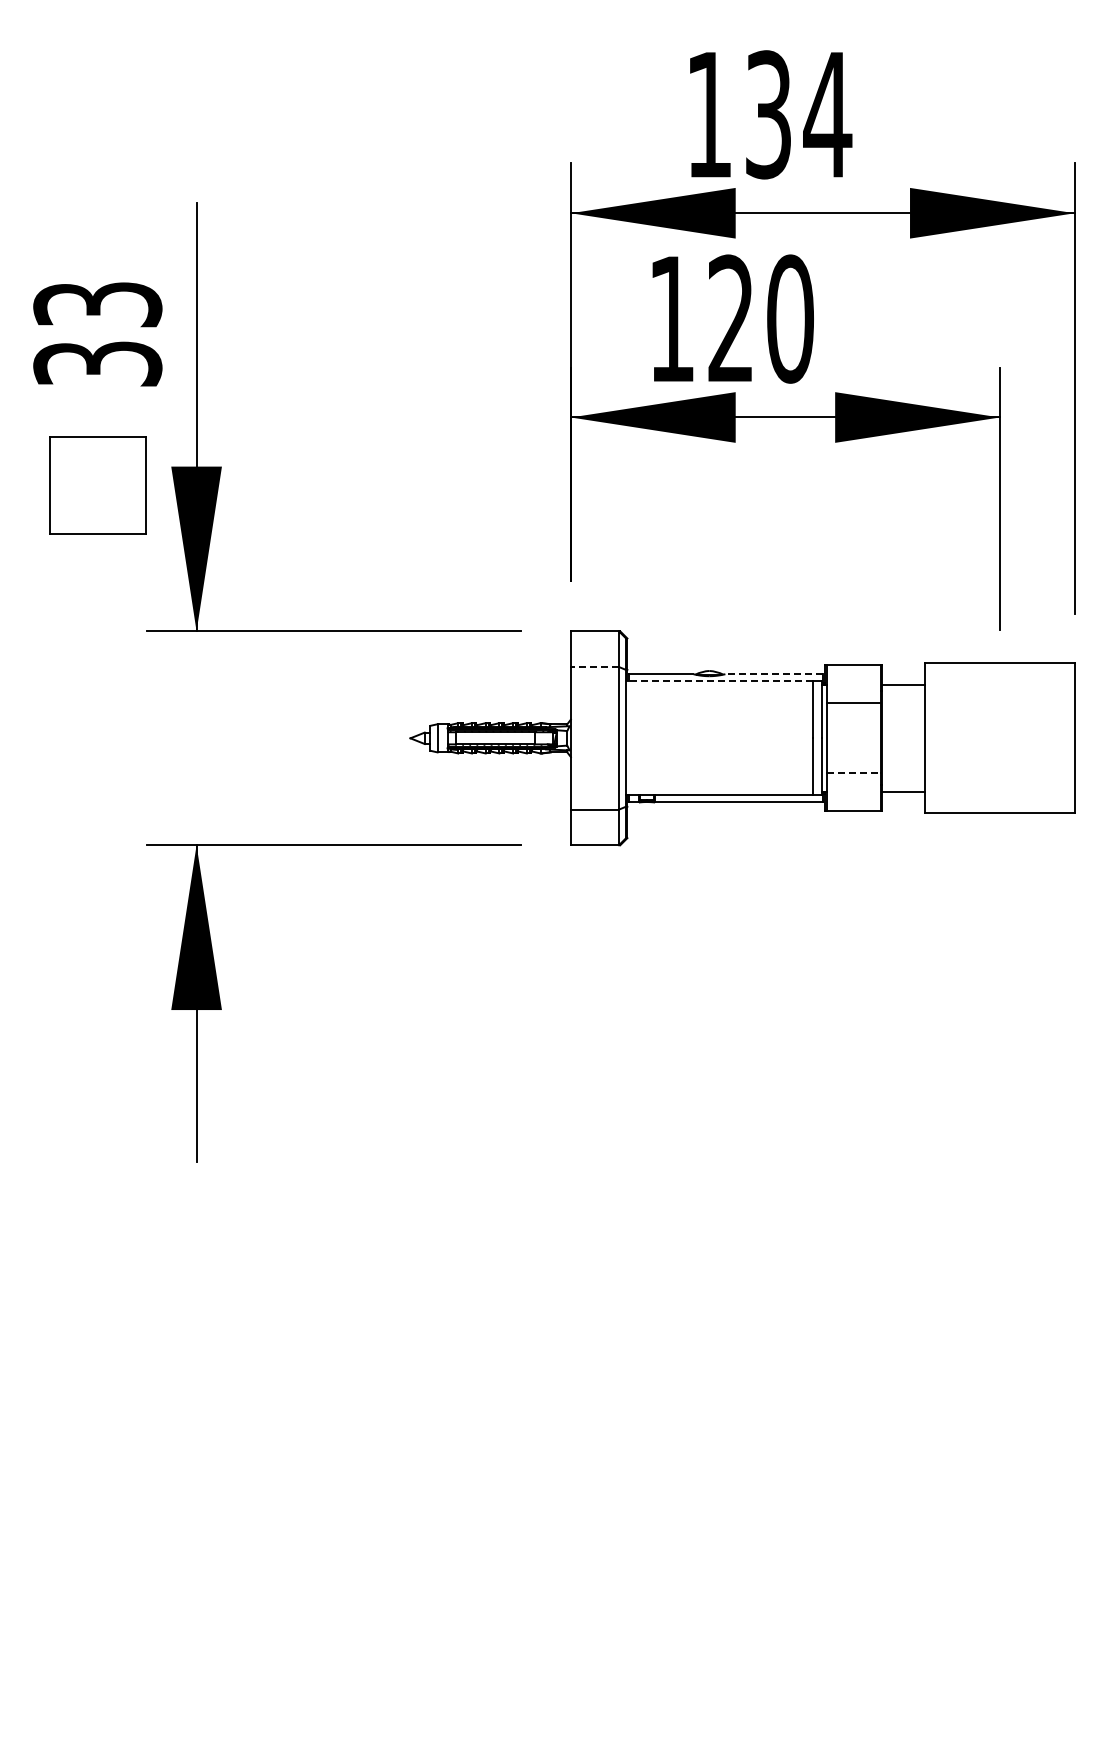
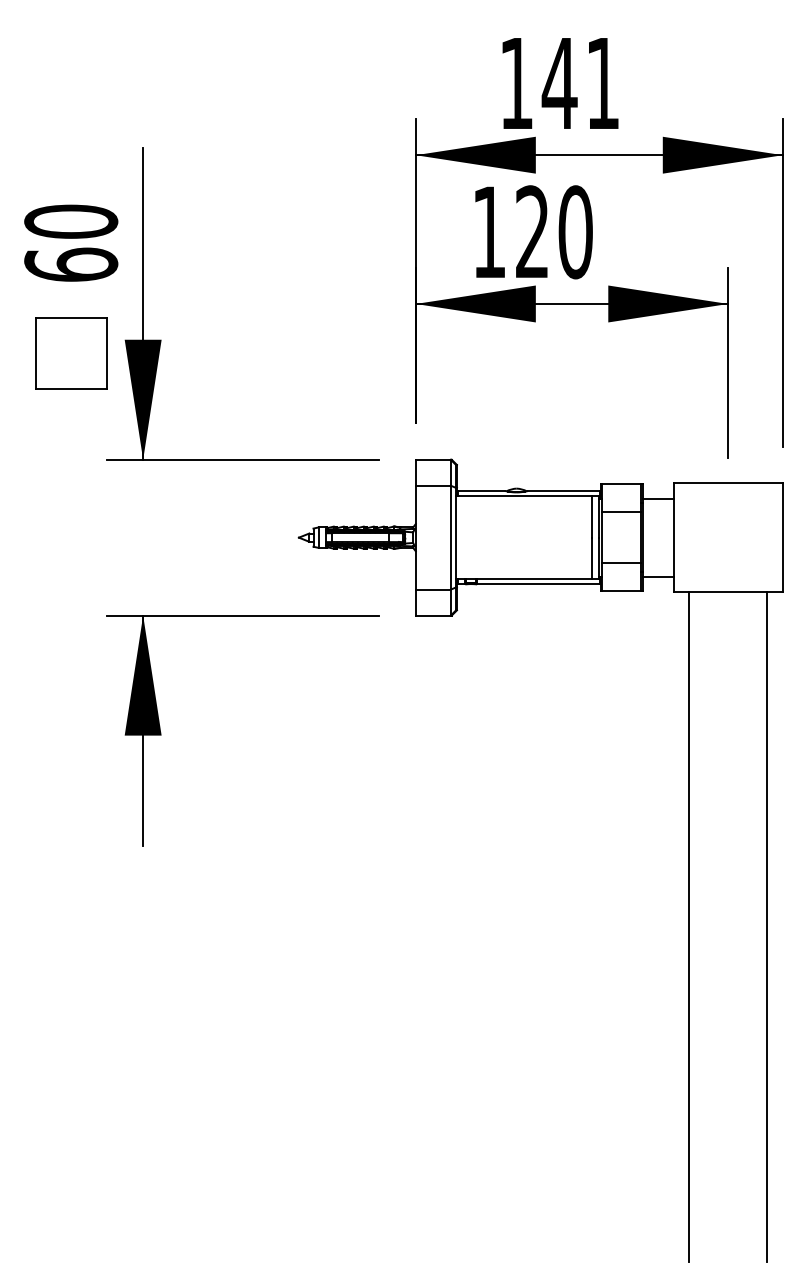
text: (797, 114) -> (580, 83), 134 -> 141
text: (97, 333) -> (70, 242), 33 -> 60
line: (594, 667) -> (433, 486), dashed -> solid
line: (773, 674) -> (563, 491), dashed -> solid
line: (719, 681) -> (524, 496), dashed -> solid
line: (853, 773) -> (621, 563), dashed -> solid
line: (946, 1272) -> (689, 926), added
line: (1053, 1272) -> (767, 926), added

